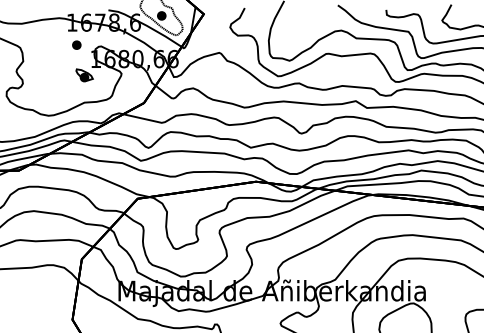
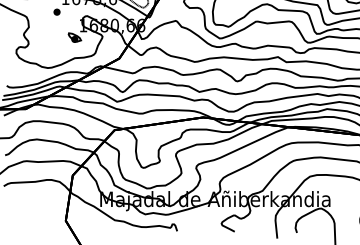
part: (76, 44) -> (56, 11), moved

